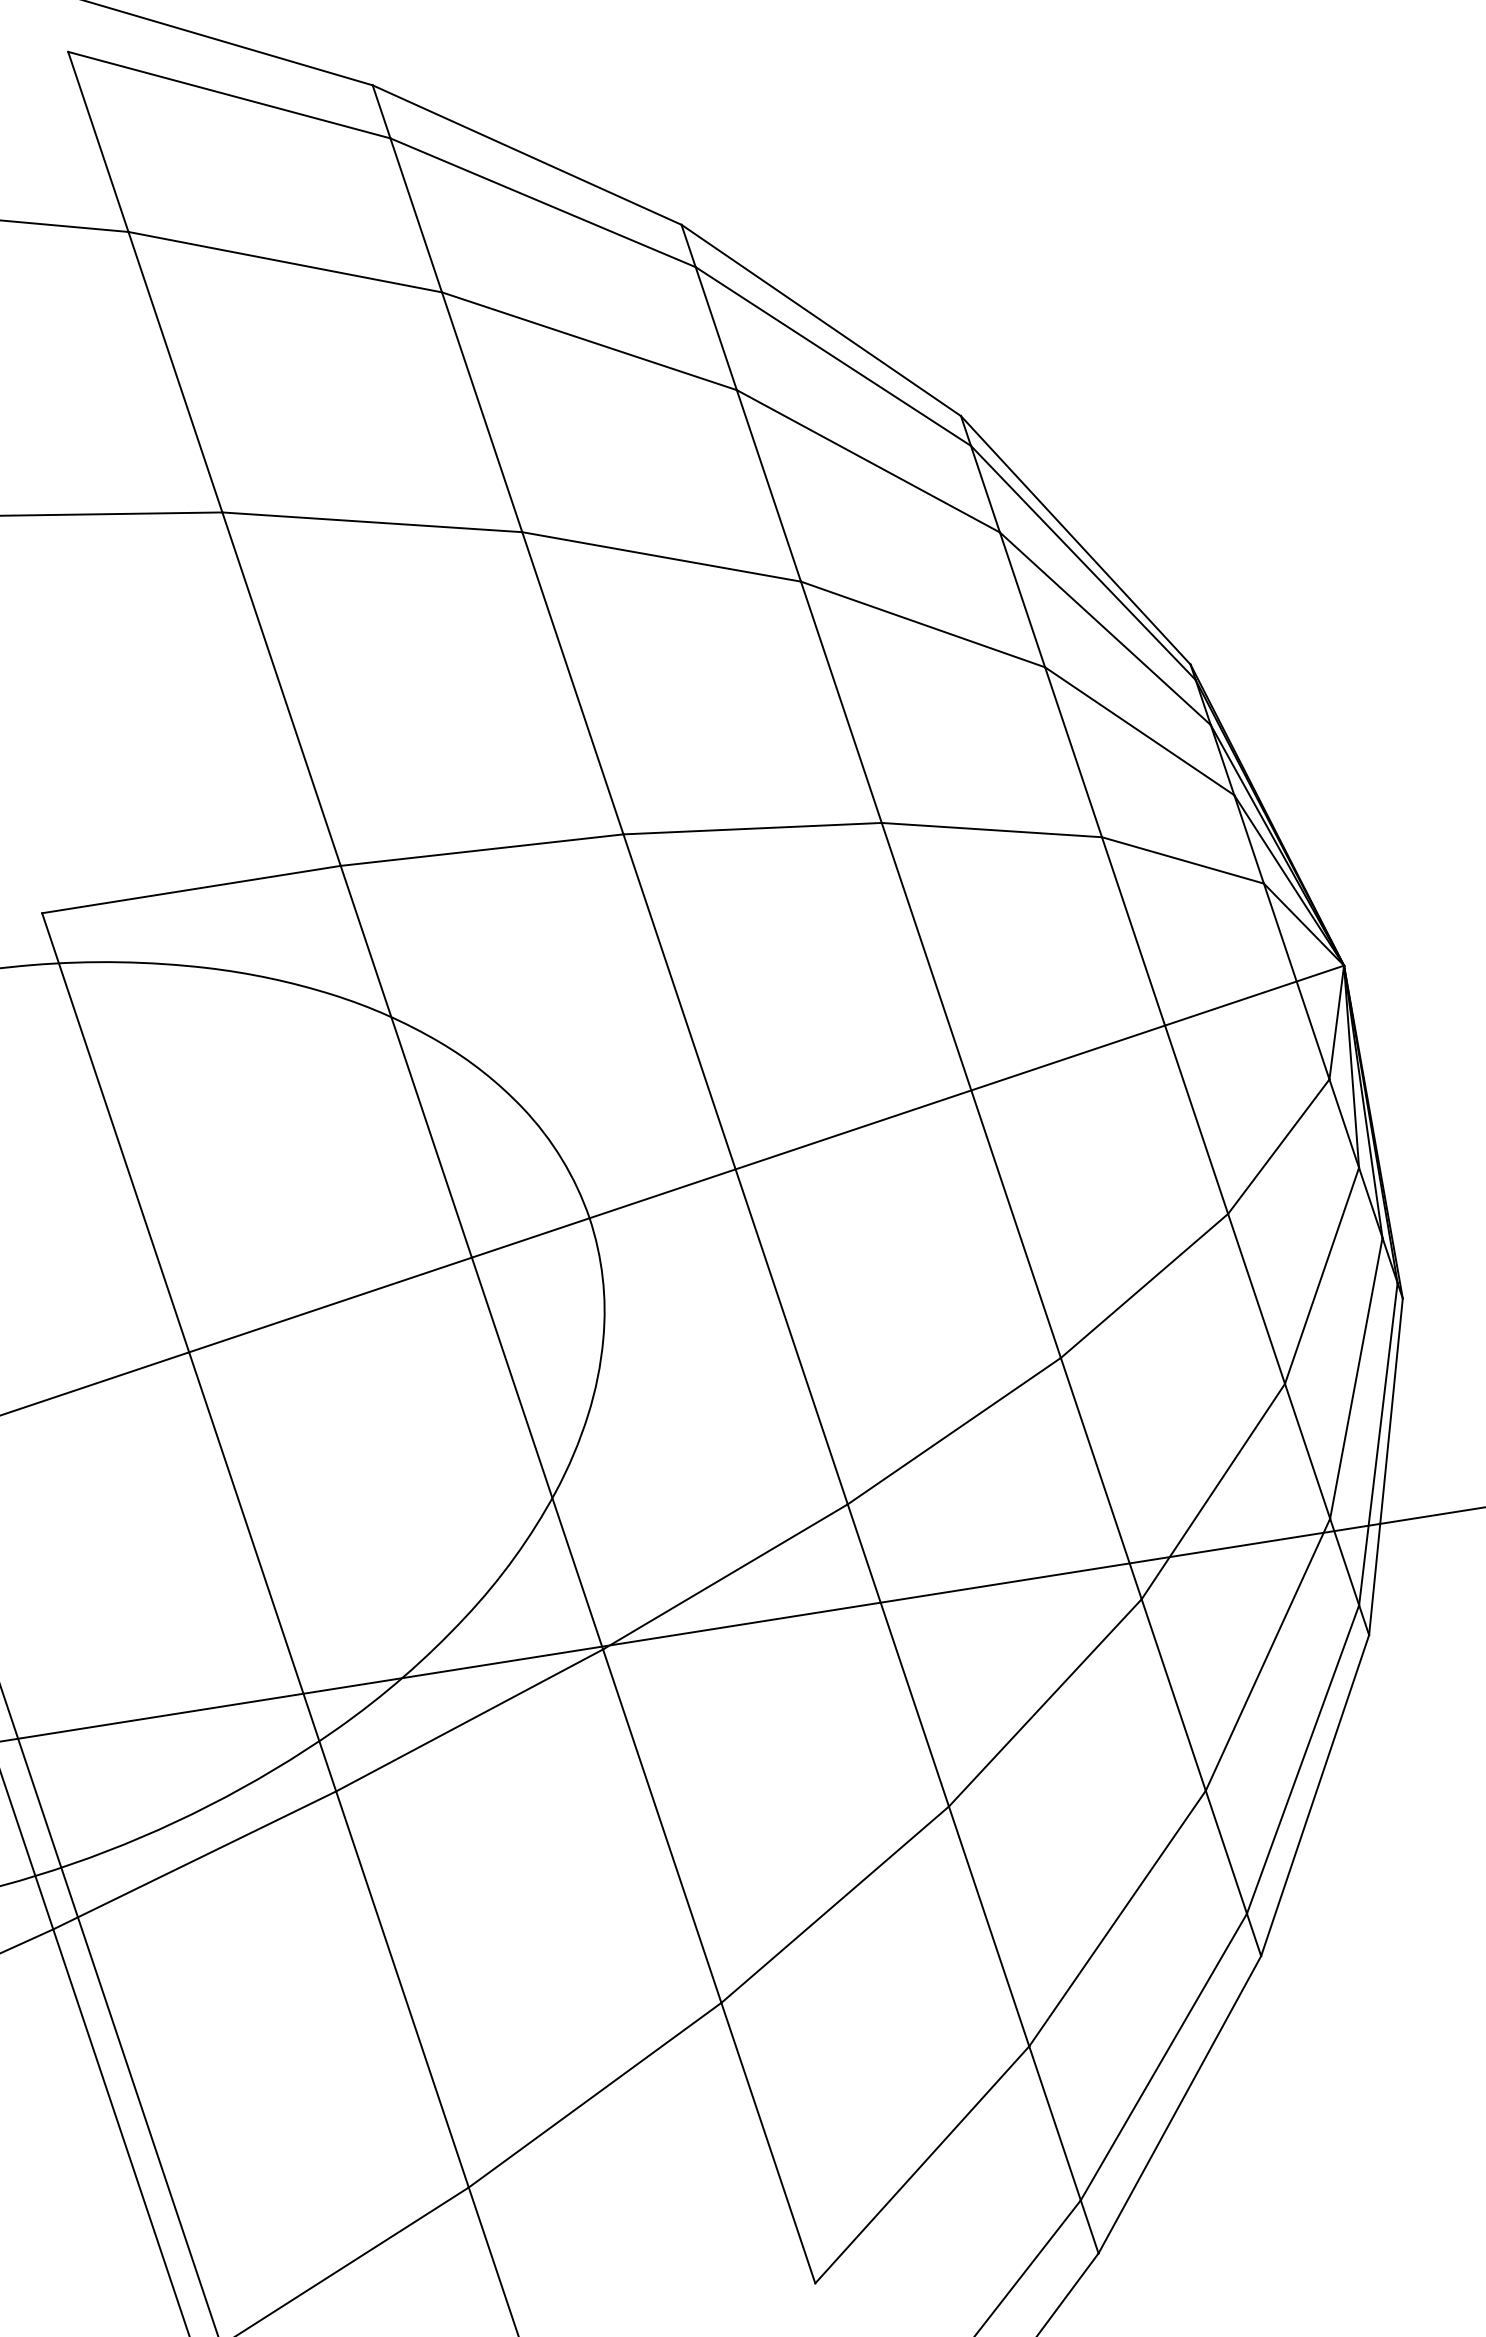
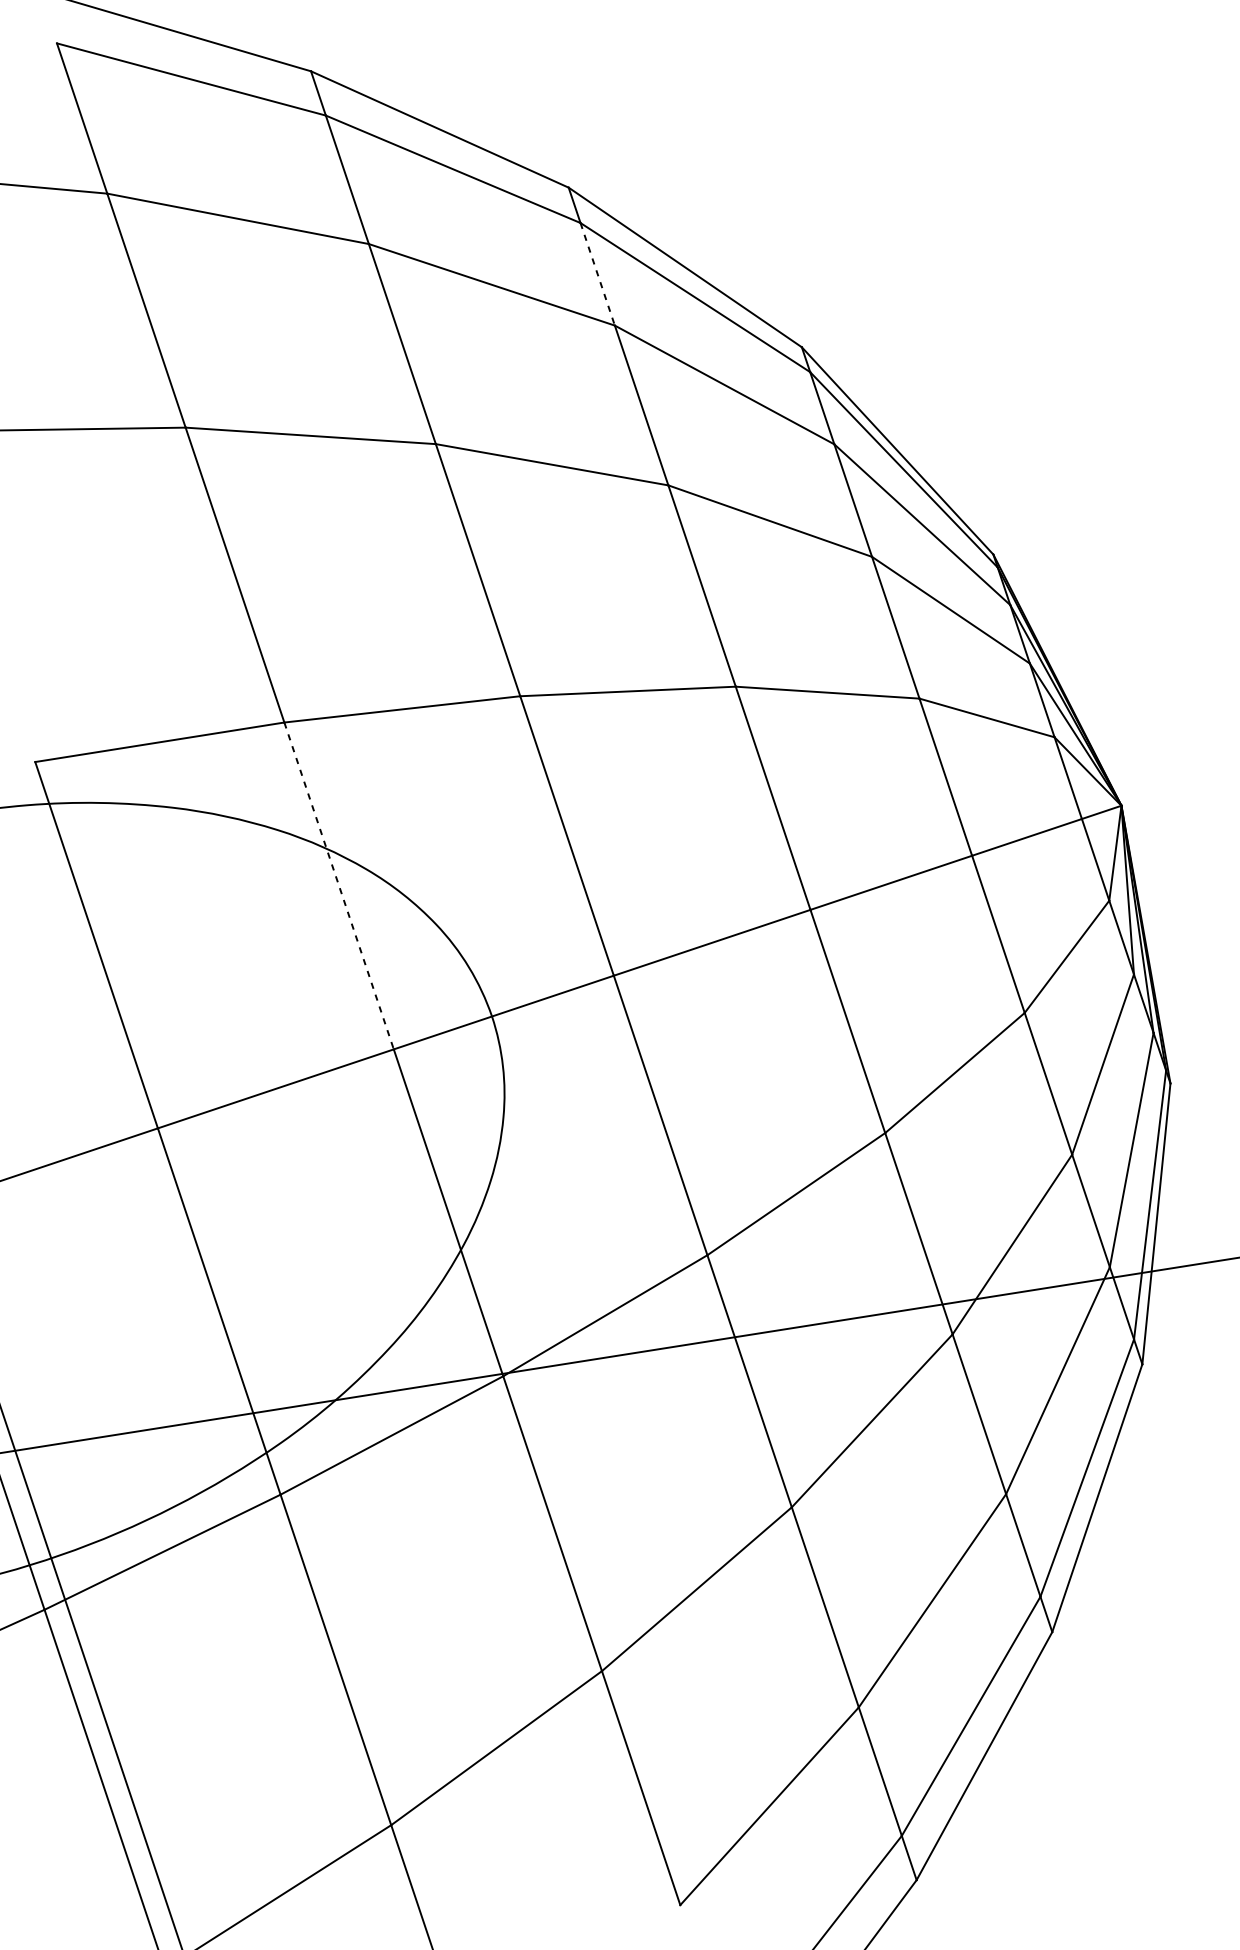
line: (716, 328) -> (597, 274), solid -> dashed
line: (406, 1061) -> (339, 885), solid -> dashed

